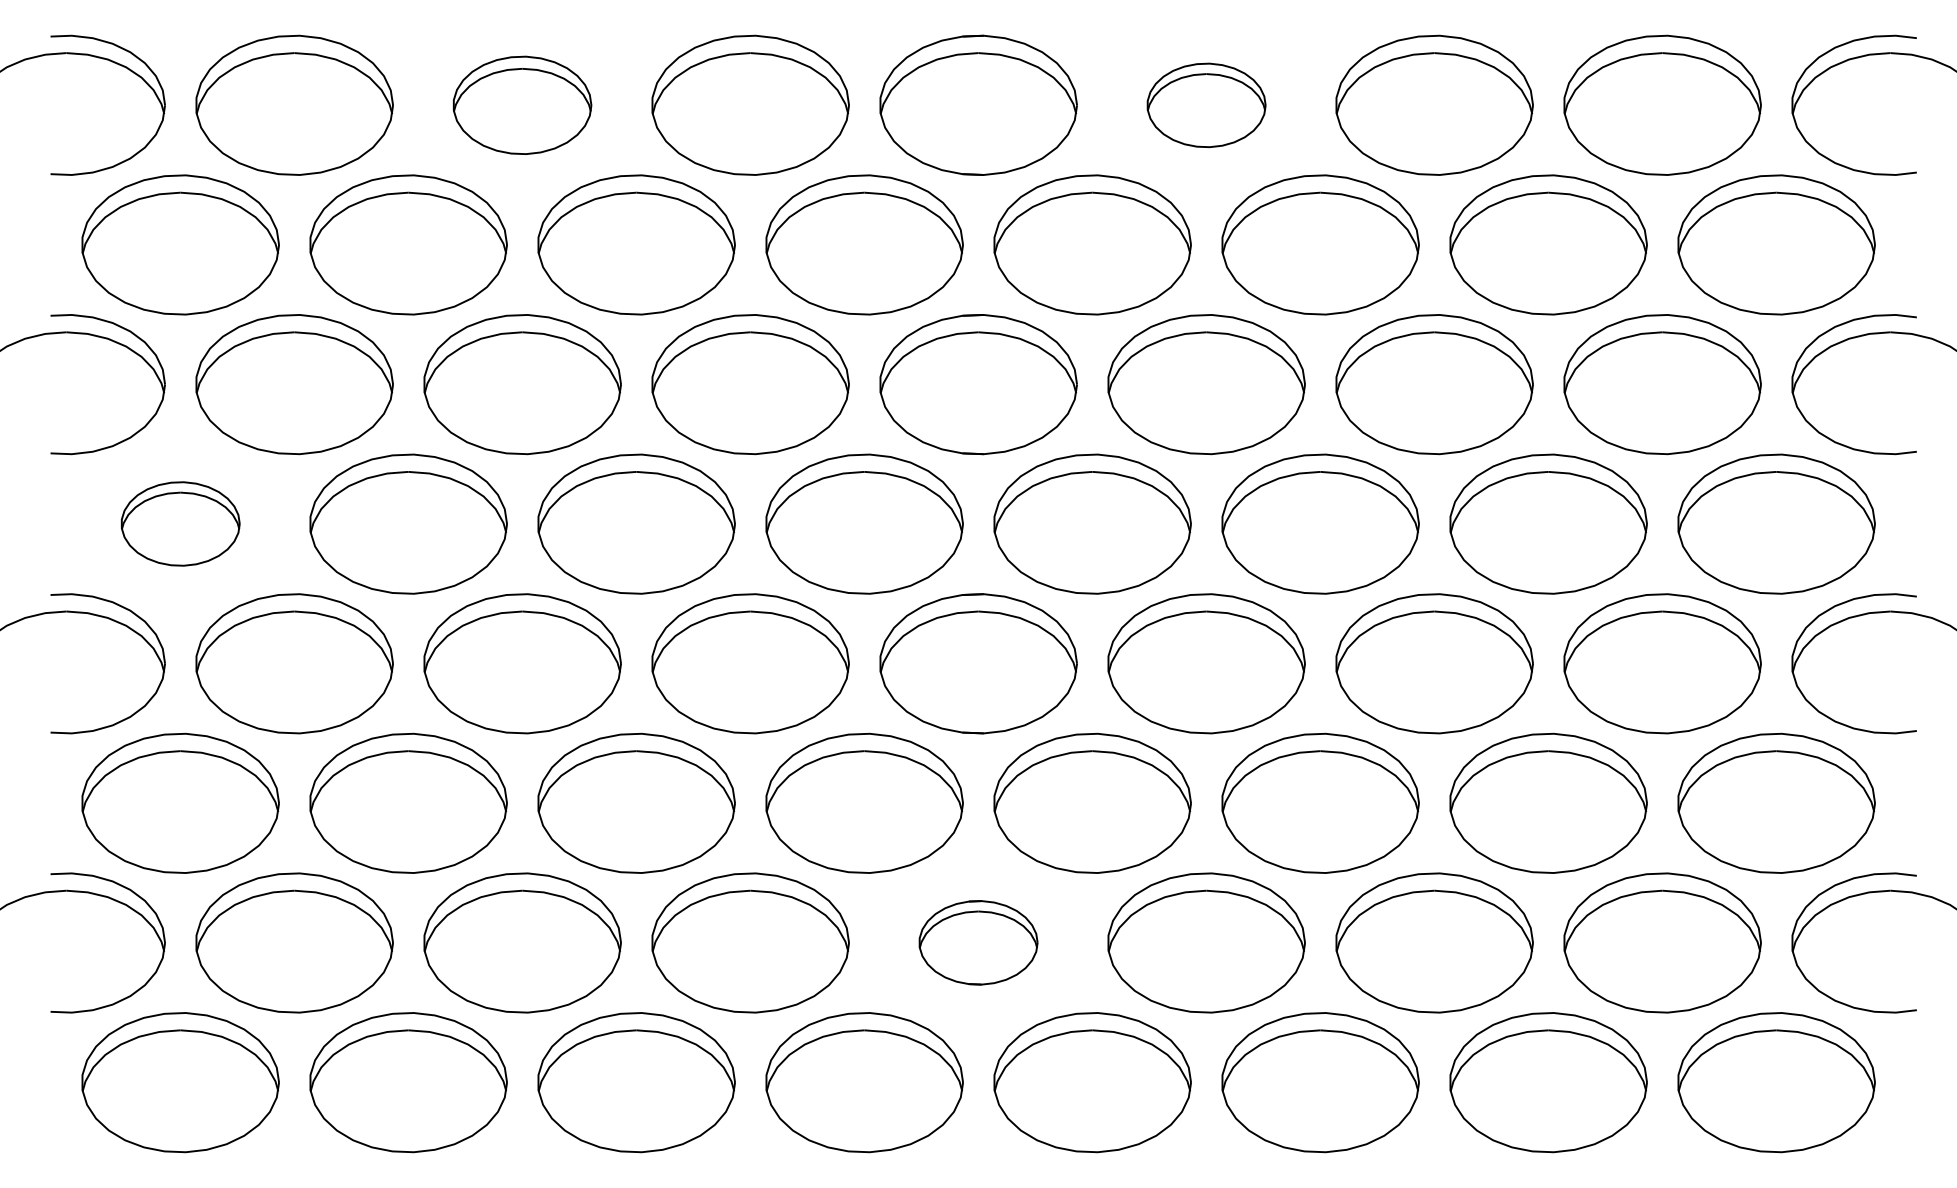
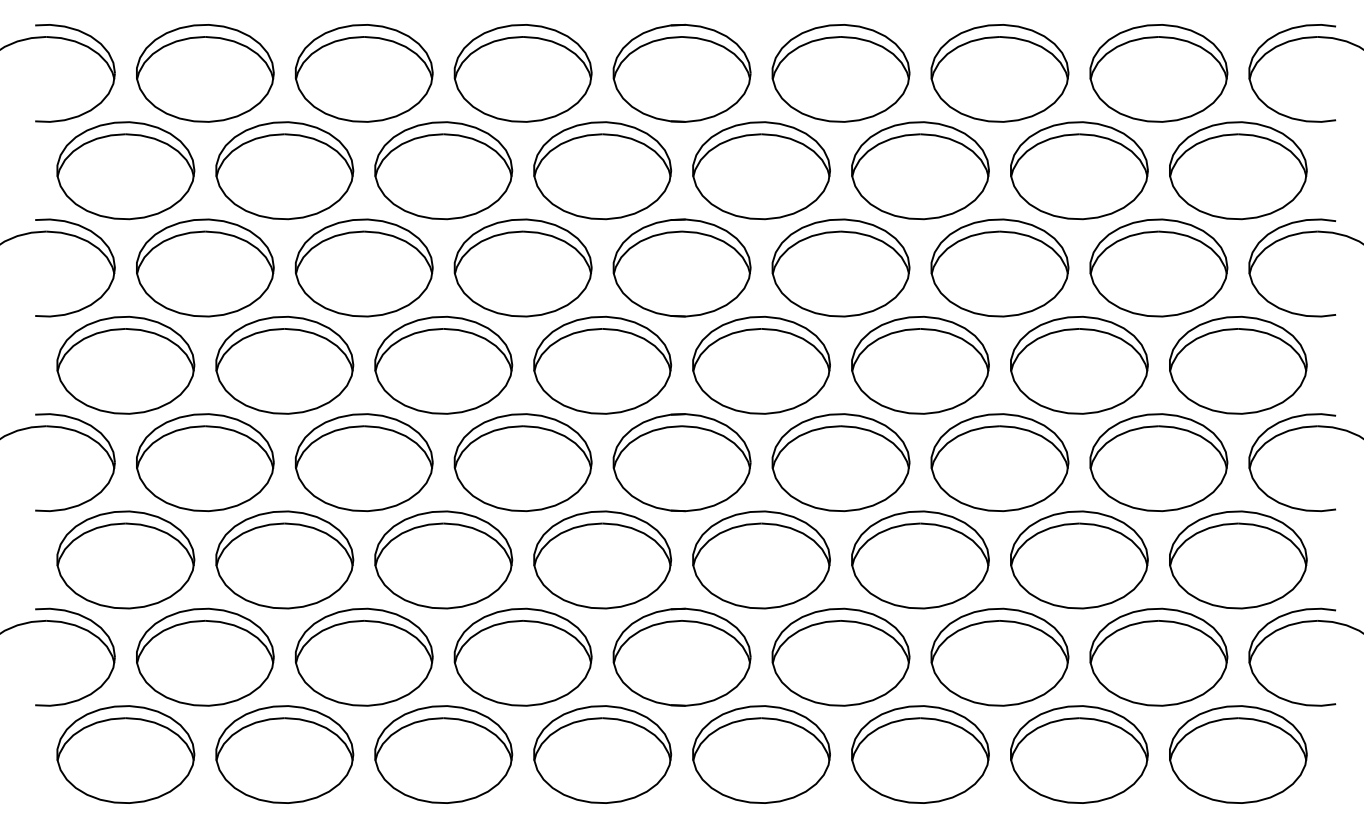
part: (521, 105) -> (363, 73), size x1.43
part: (1205, 105) -> (840, 73), size x1.67
part: (180, 522) -> (125, 364), size x1.67
part: (977, 941) -> (681, 656), size x1.67

